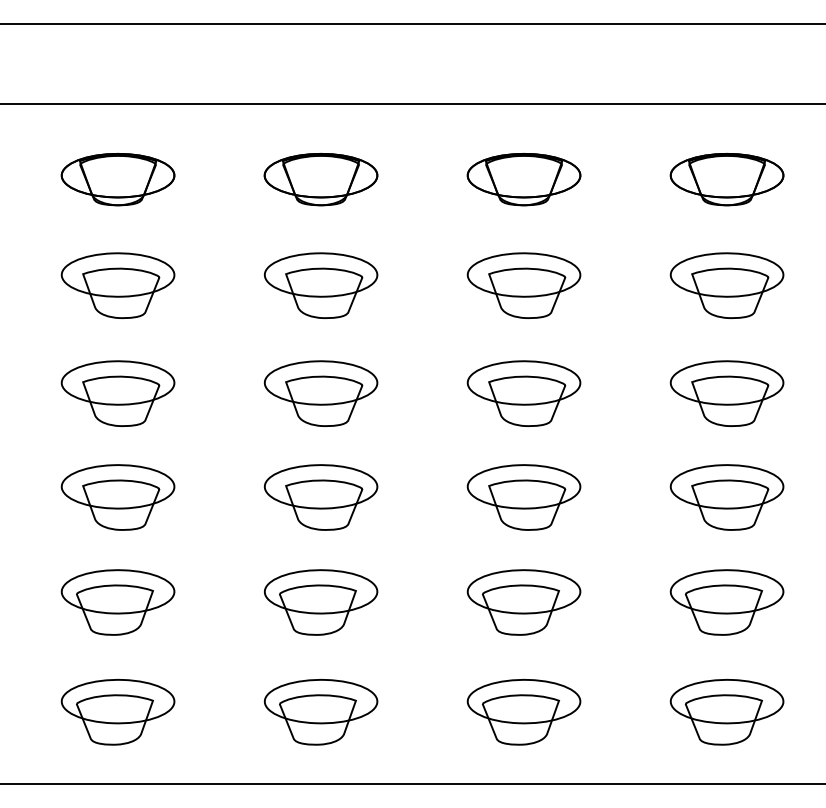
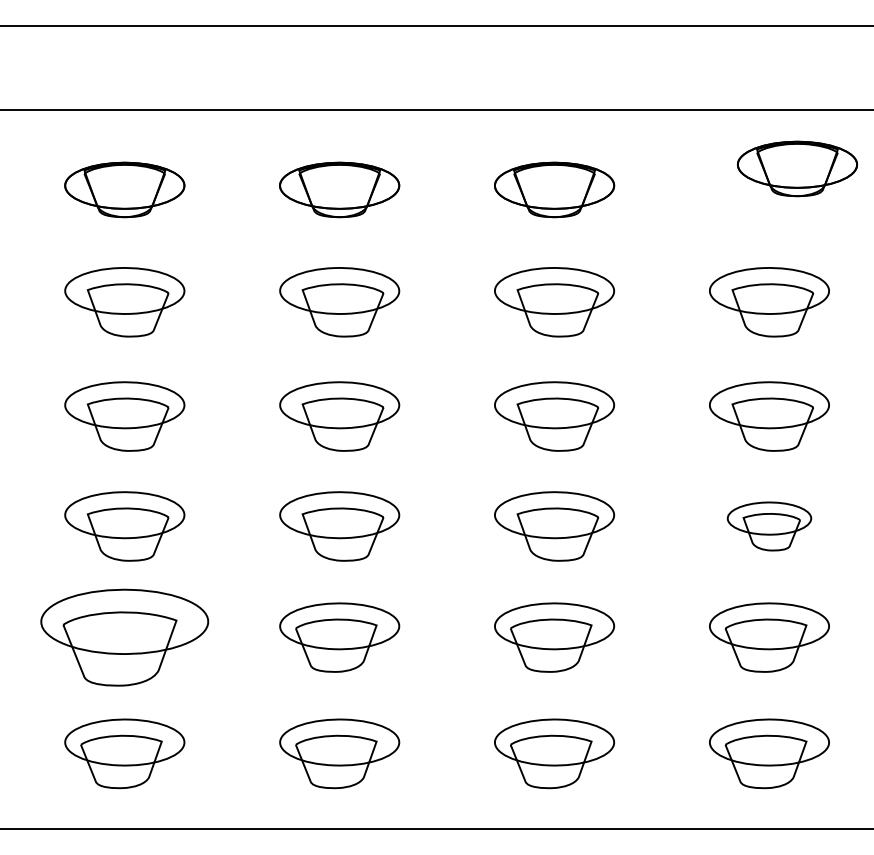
part: (727, 179) -> (797, 168), moved
part: (727, 497) -> (769, 526), size x0.7
part: (117, 602) -> (124, 637), size x1.4

